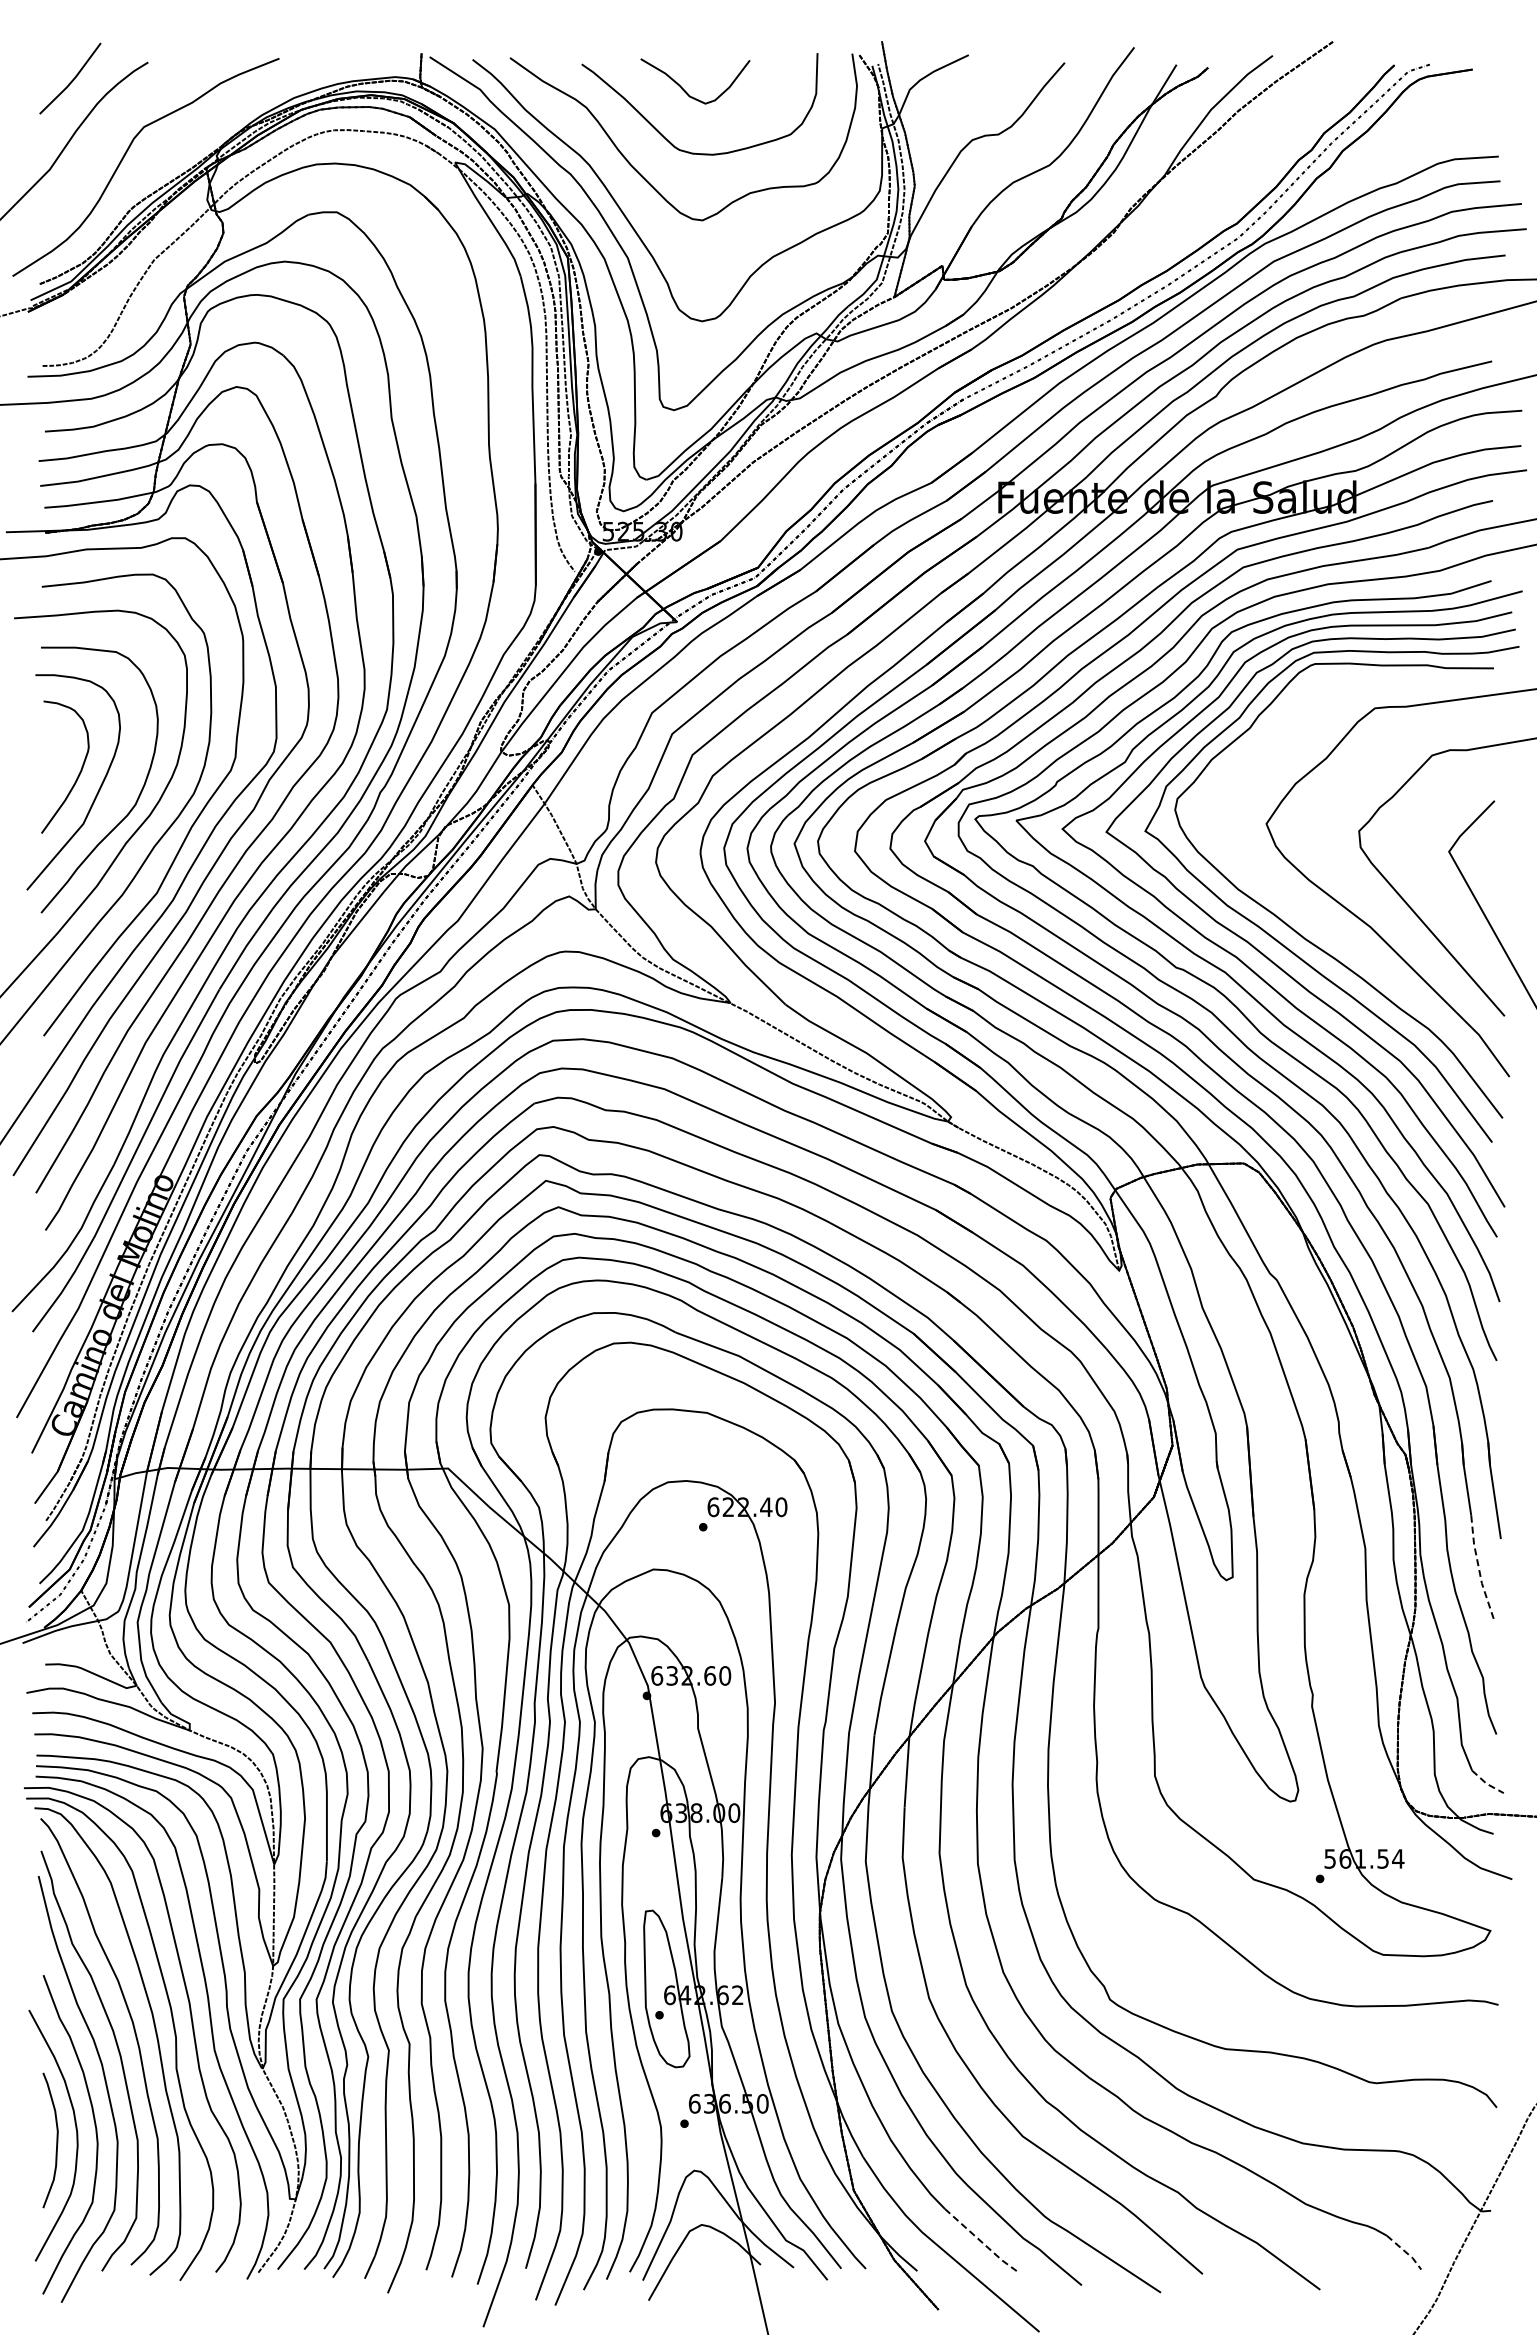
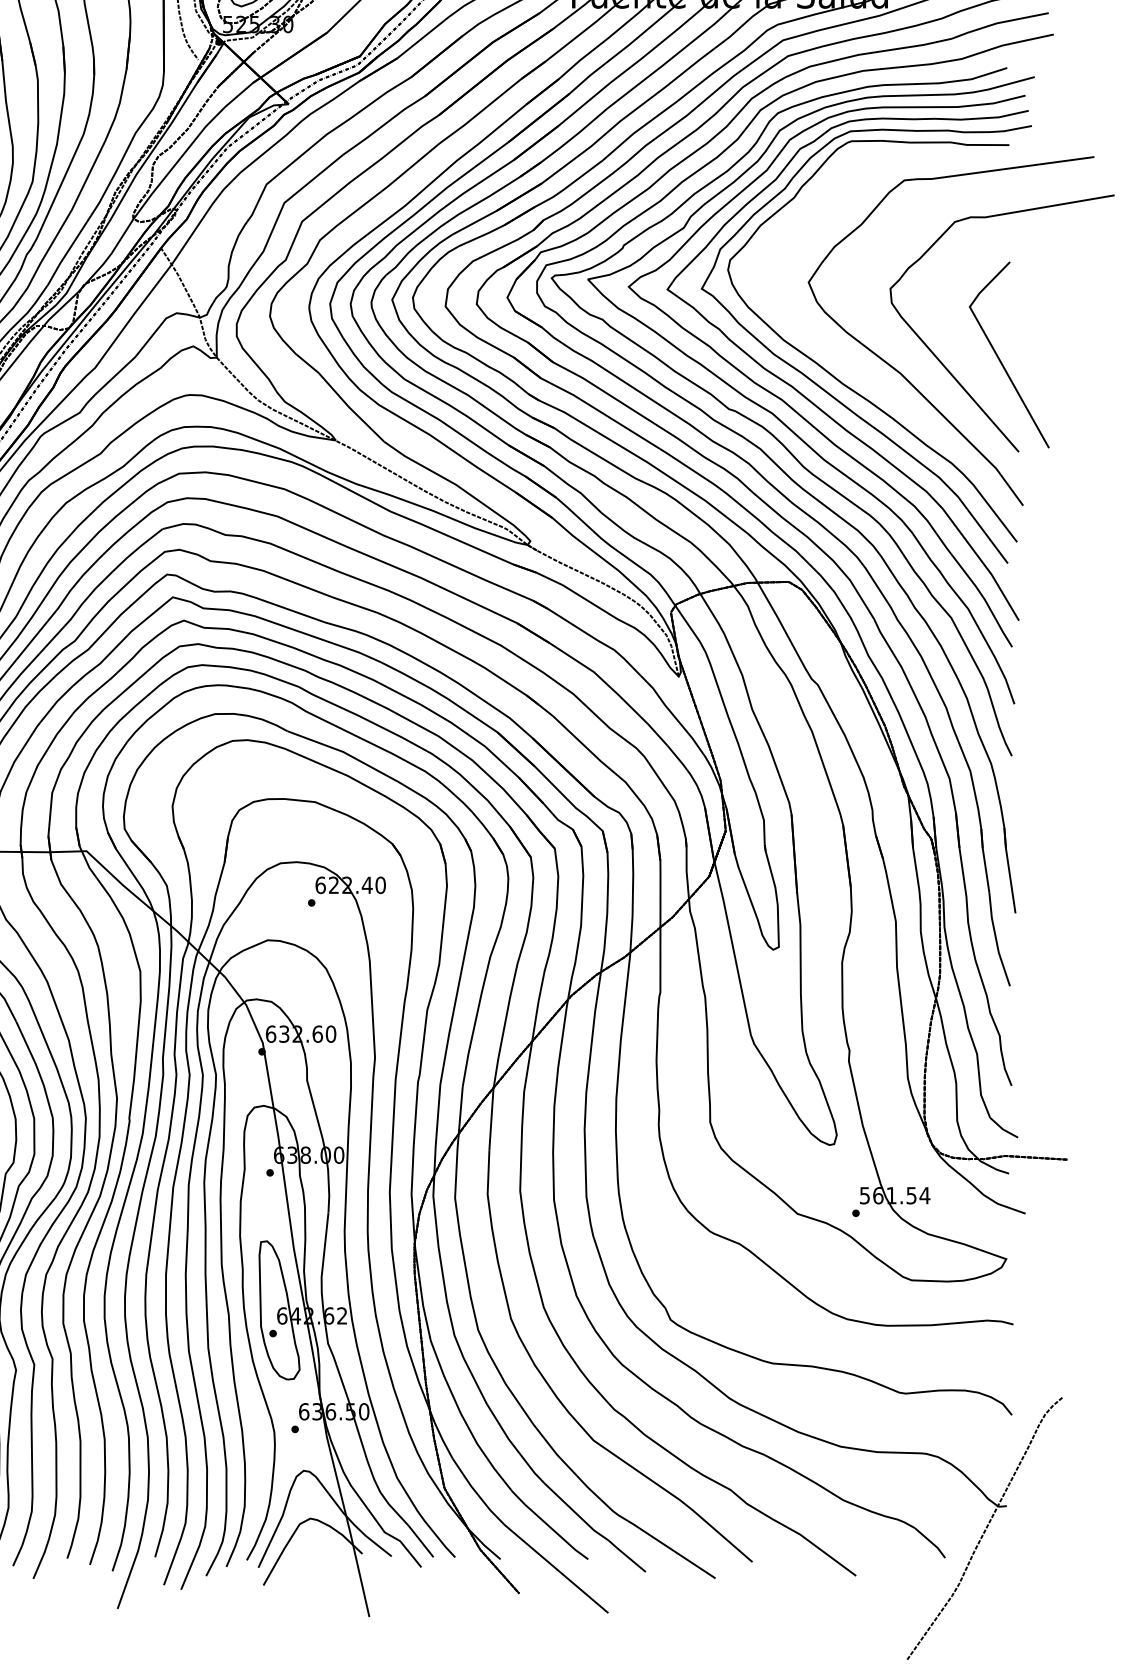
line: (1479, 1570) -> (996, 941), dashed -> solid
line: (1486, 1783) -> (1002, 1129), dashed -> solid
line: (981, 2241) -> (557, 1533), dashed -> solid
line: (1406, 2252) -> (932, 1542), dashed -> solid

